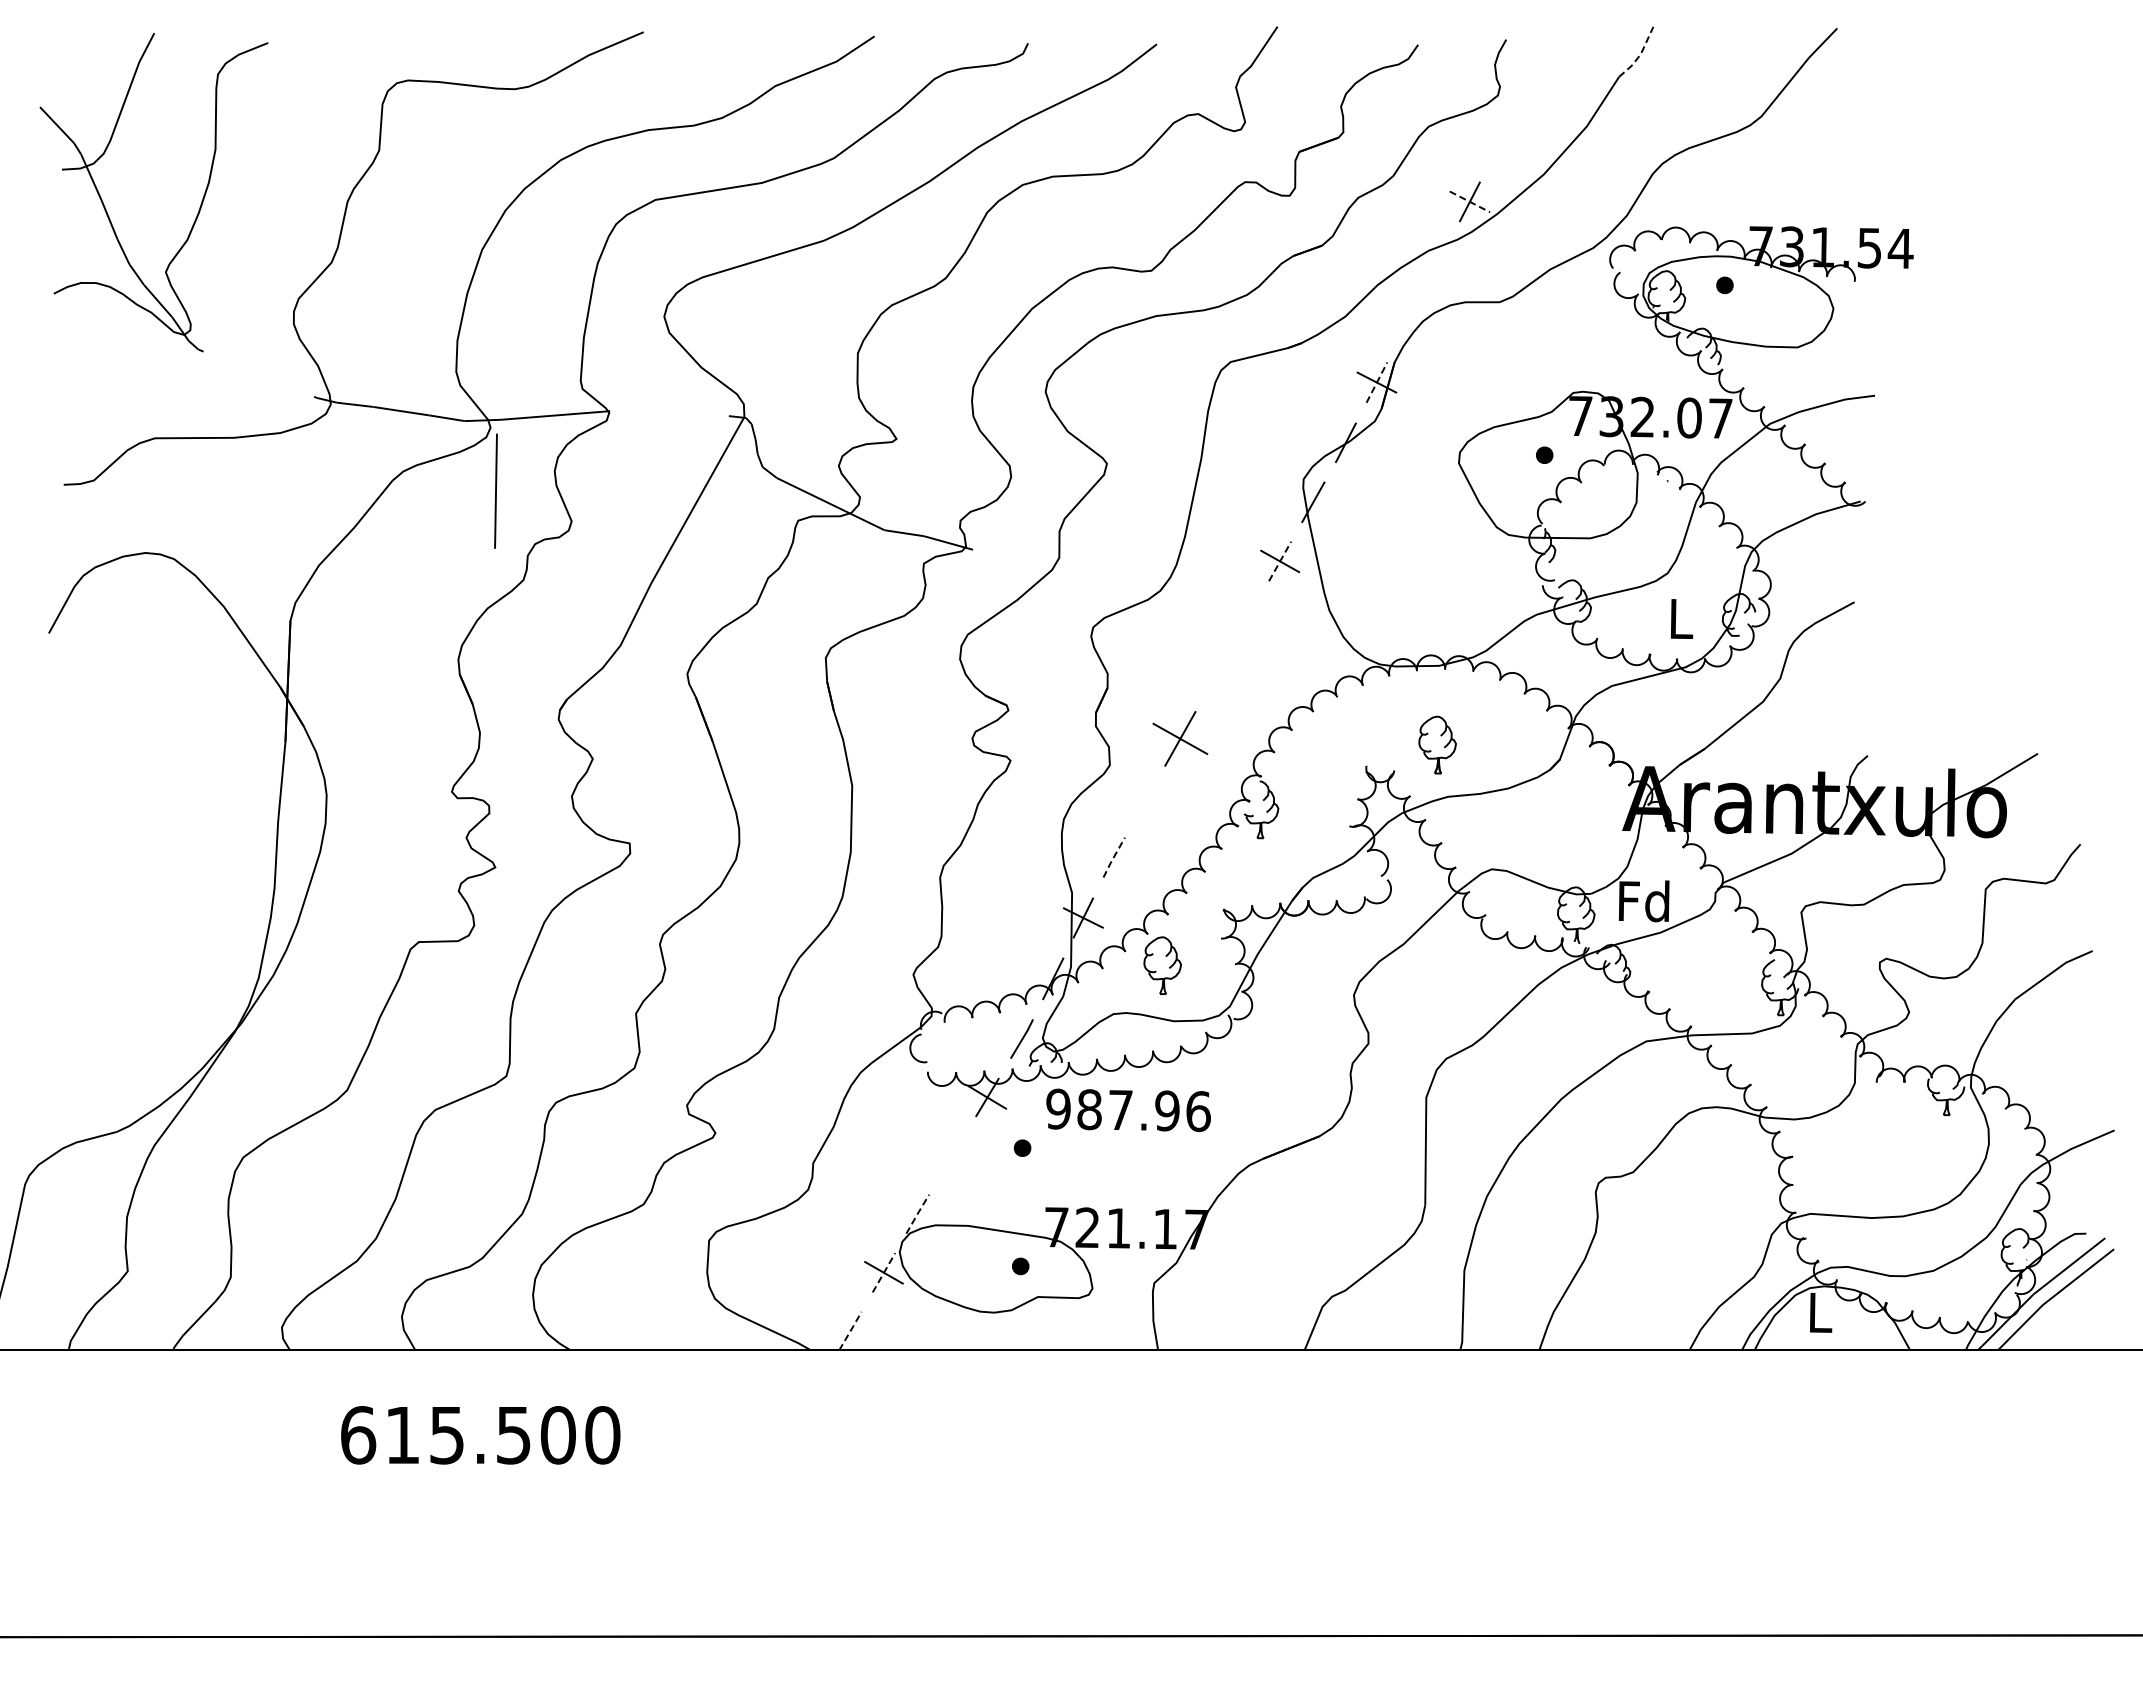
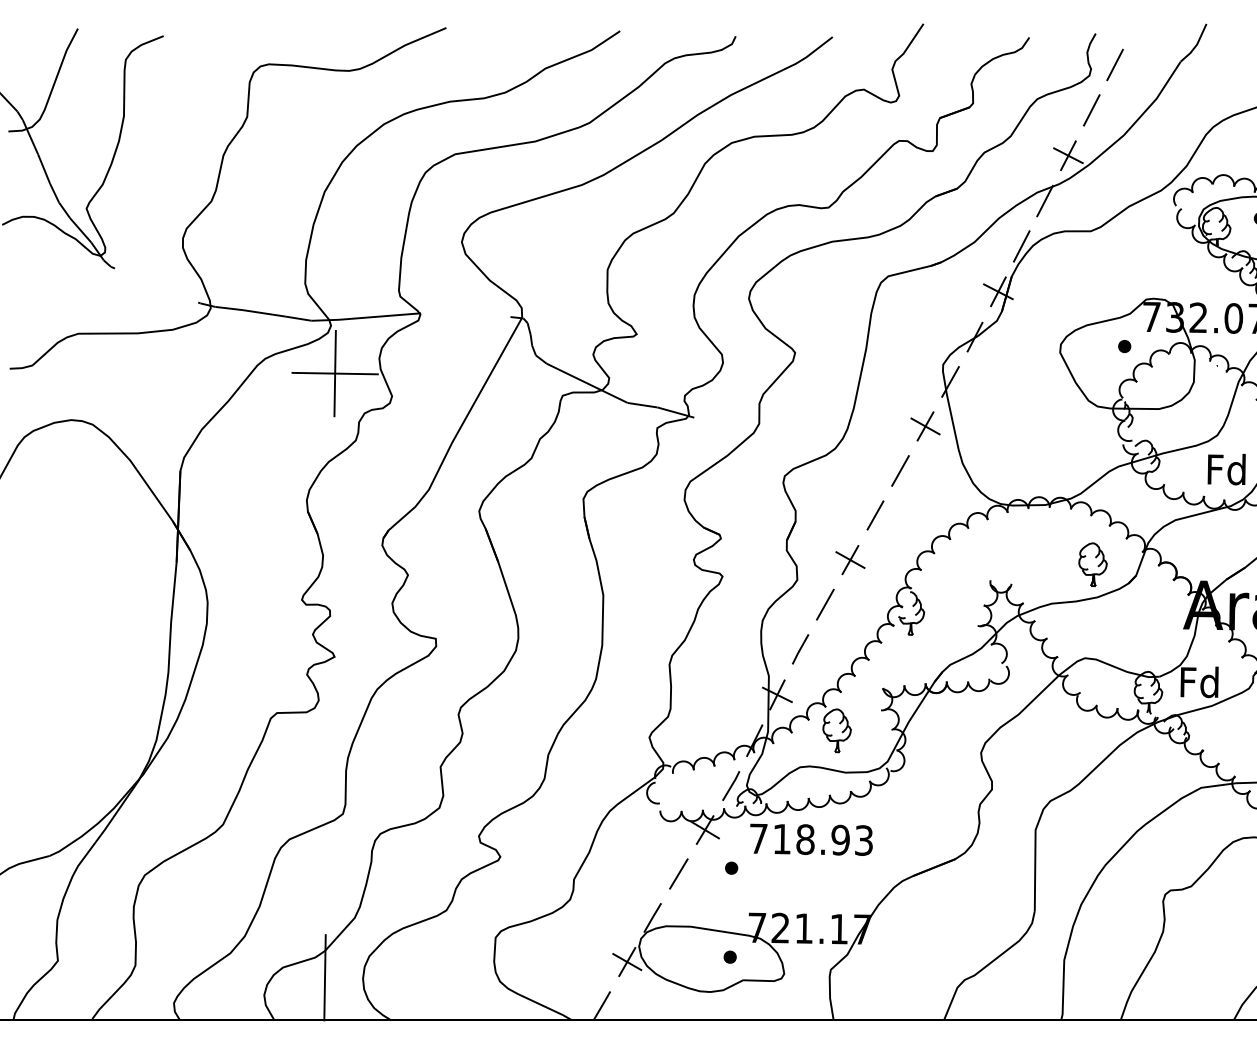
line: (1640, 55) -> (1196, 45), dashed -> solid
line: (1531, 81) -> (1114, 65), added
line: (1500, 141) -> (1091, 110), added
line: (1469, 201) -> (1068, 155), dashed -> solid
line: (1438, 262) -> (1044, 201), added
line: (1407, 322) -> (1021, 246), added
line: (1376, 382) -> (998, 291), dashed -> solid
line: (495, 491) -> (334, 373), added
line: (1280, 561) -> (925, 426), dashed -> solid
text: (1680, 618) -> (1226, 469), L -> Fd
line: (1246, 620) -> (900, 470), added
line: (1213, 679) -> (875, 515), added
part: (1180, 738) -> (850, 559), size x0.71
part: (1437, 744) -> (1092, 564), moved
line: (1147, 797) -> (825, 604), added
line: (1113, 857) -> (800, 649), dashed -> solid
text: (1128, 1110) -> (811, 839), 987.96 -> 718.93
line: (952, 1155) -> (678, 873), added
line: (917, 1214) -> (652, 918), dashed -> solid
line: (883, 1272) -> (626, 961), dashed -> solid
line: (482, 1293) -> (324, 977), added
line: (850, 1330) -> (602, 1005), dashed -> solid

